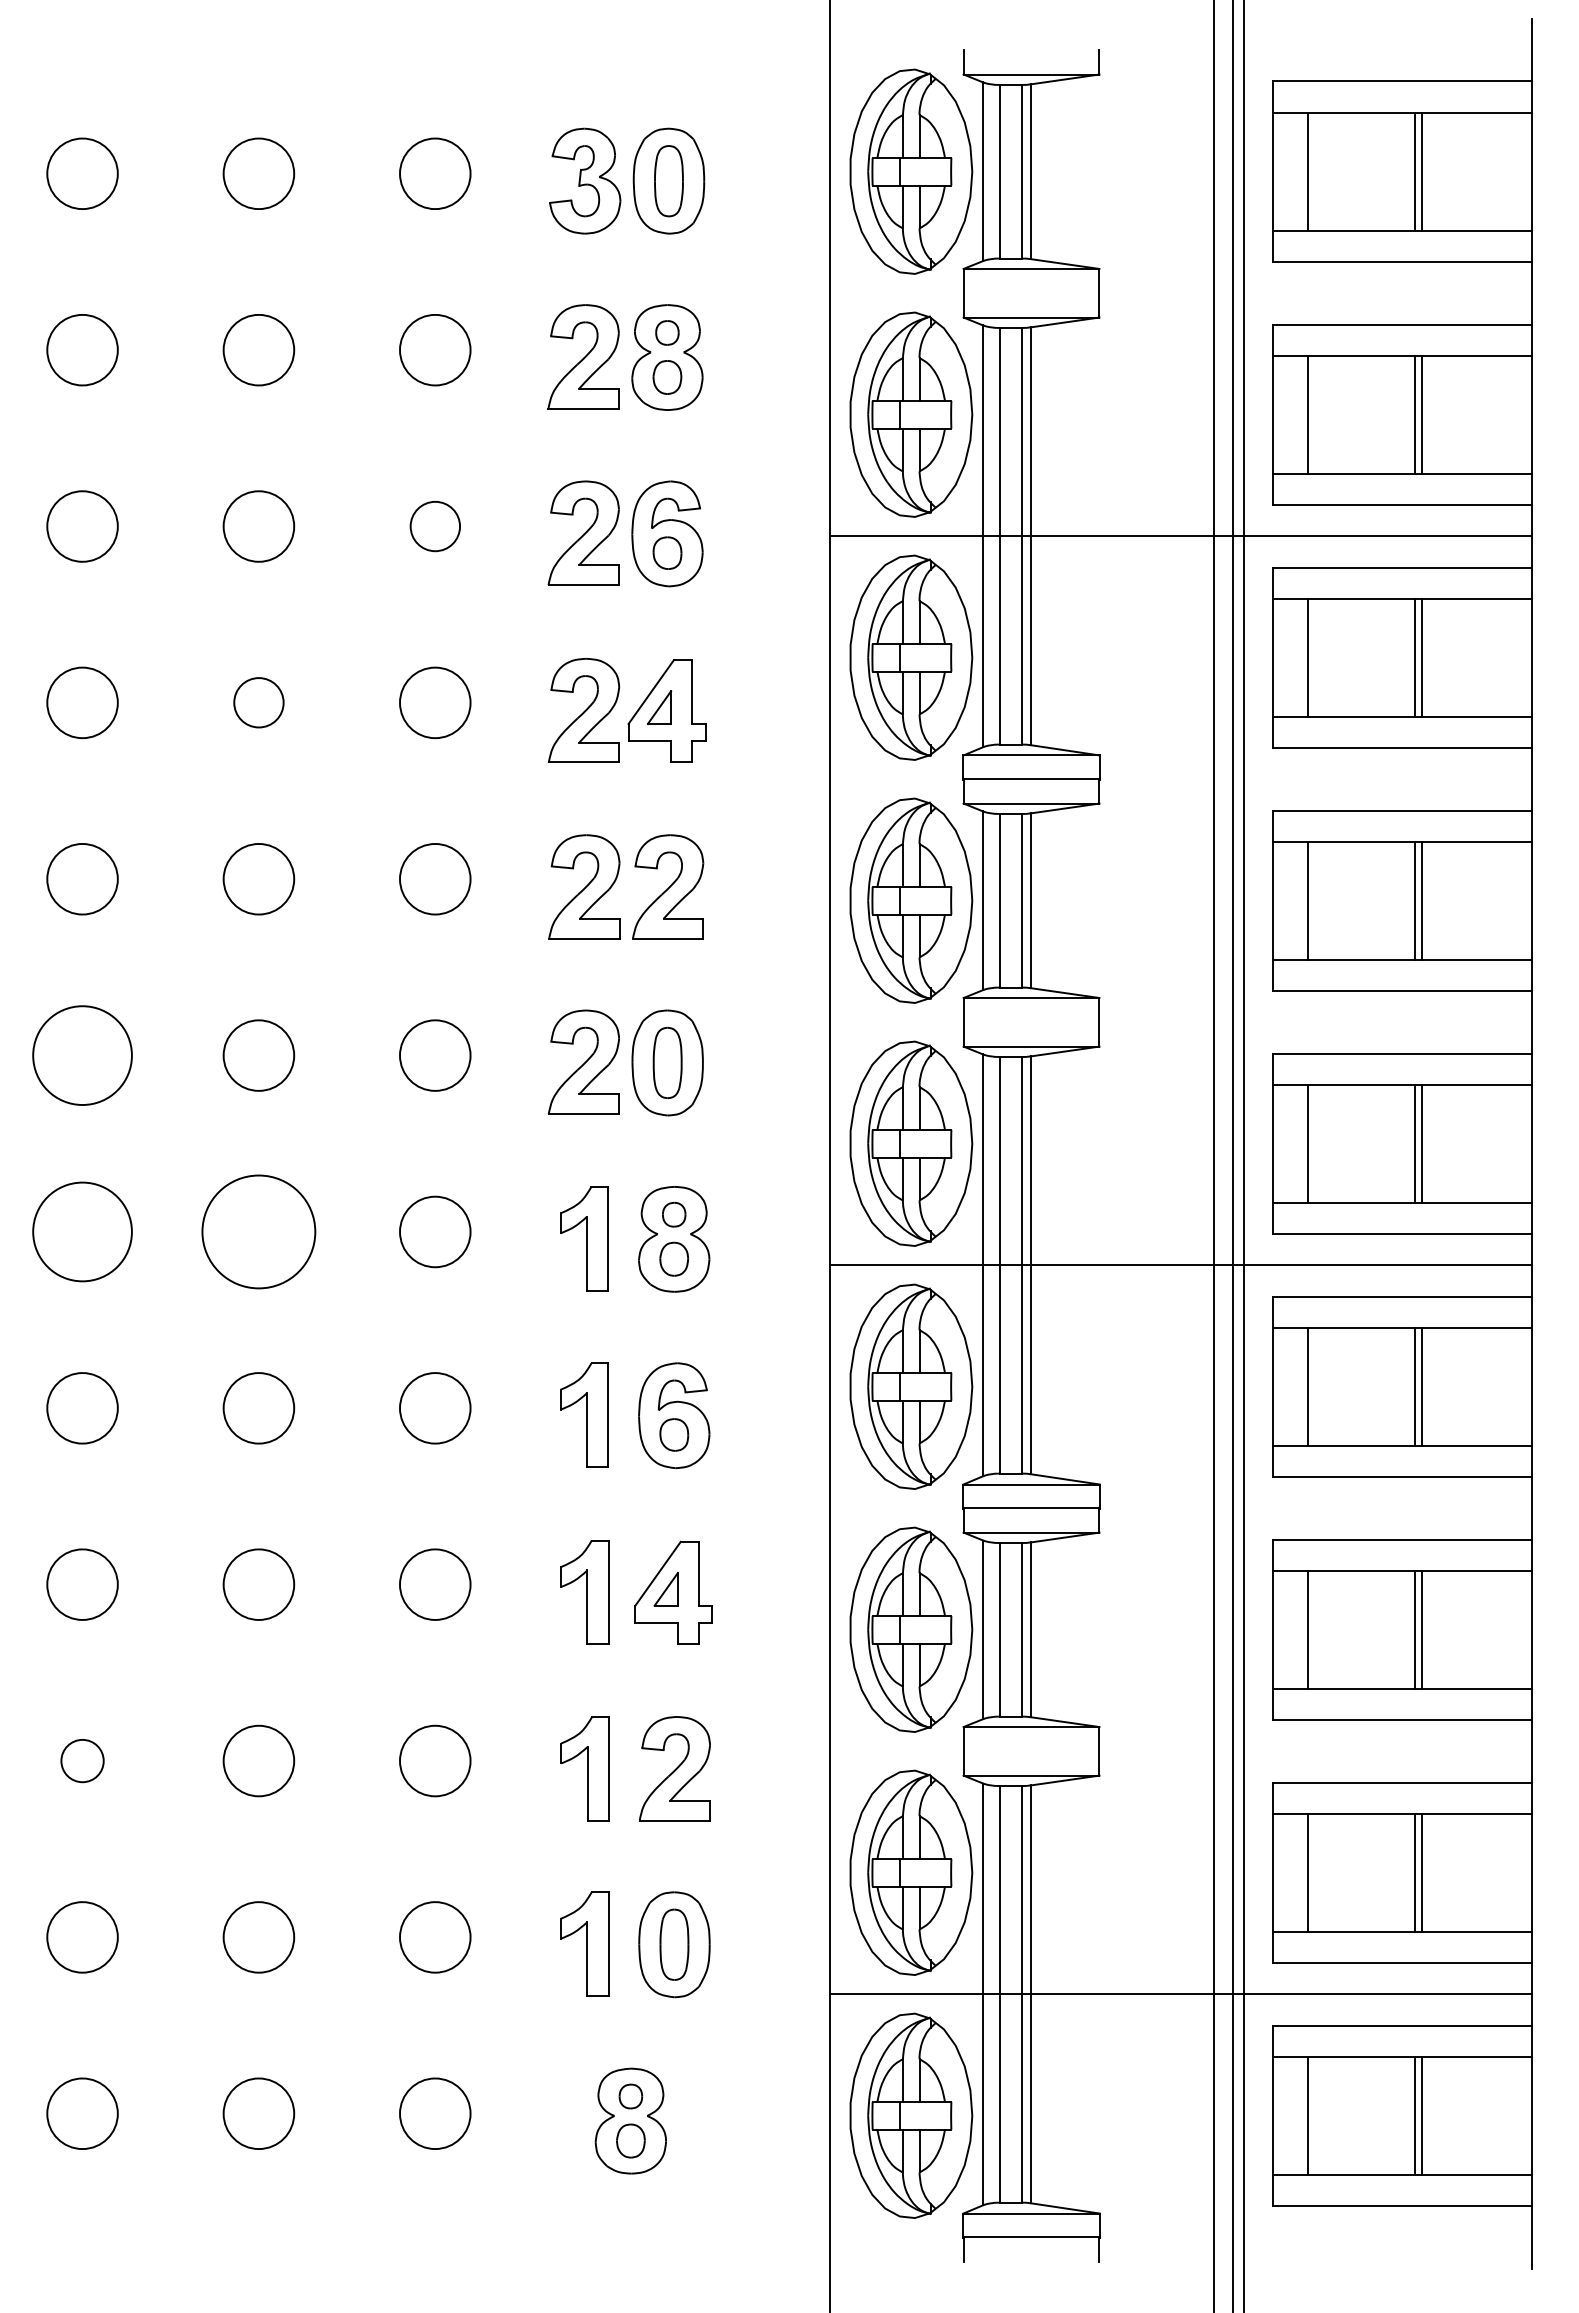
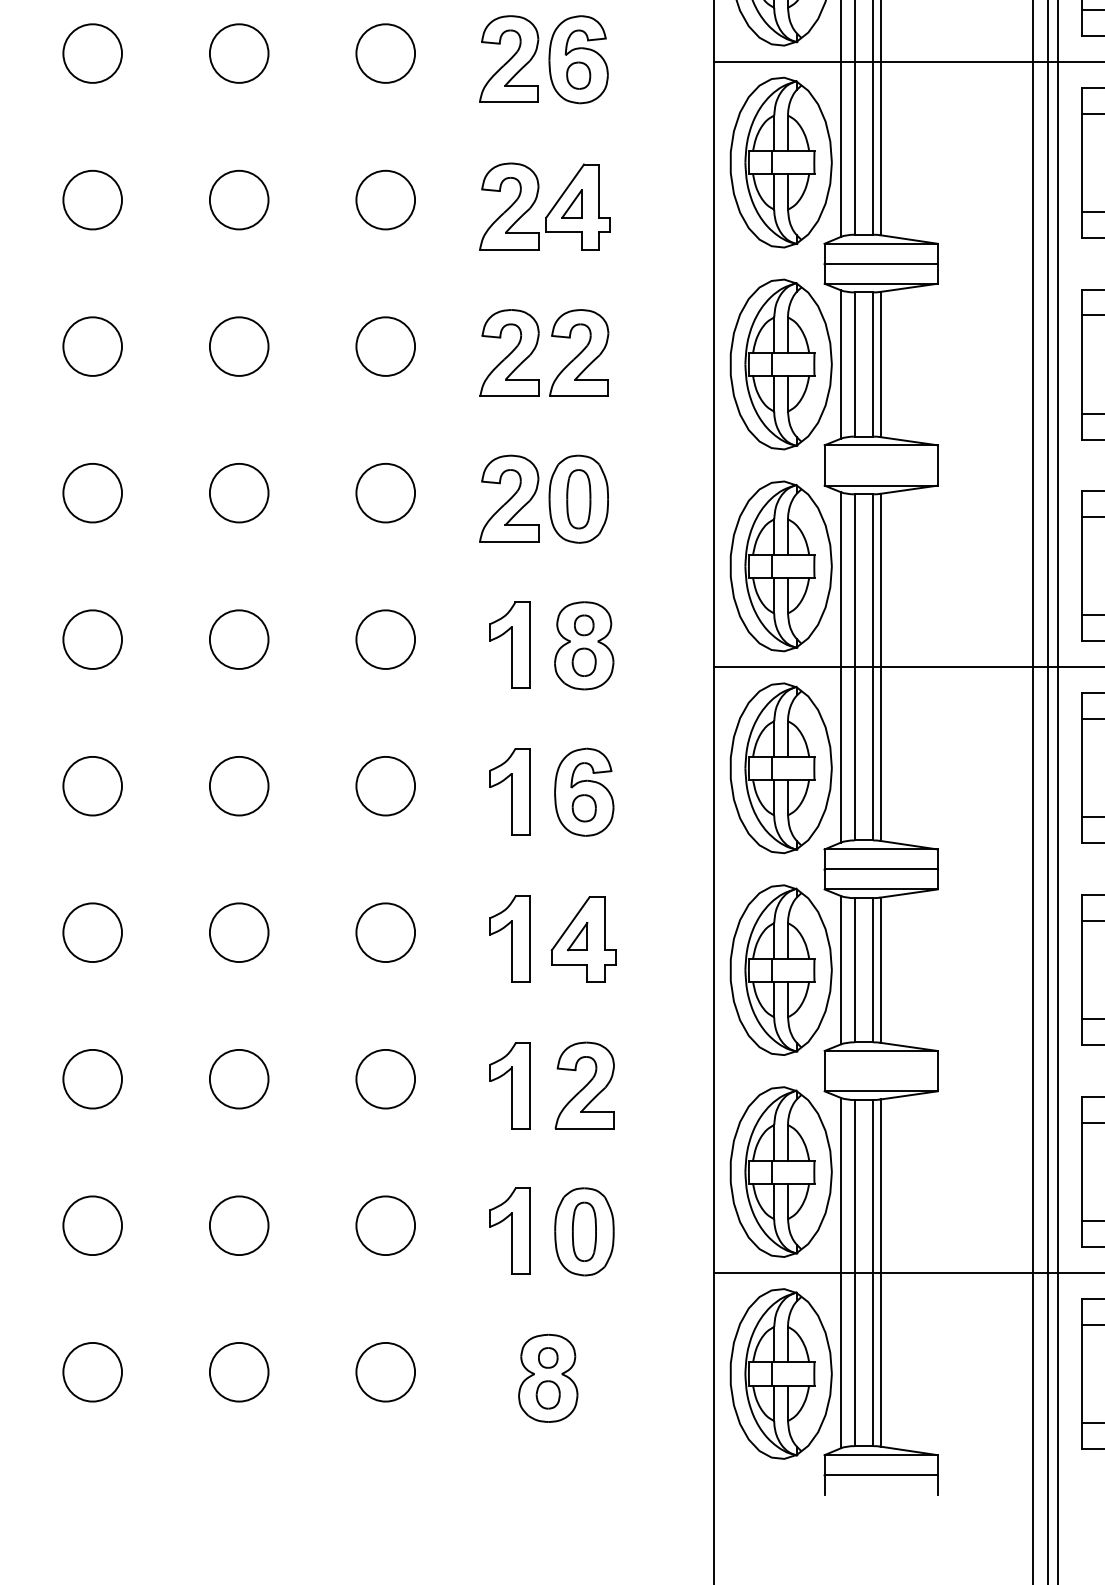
circle: (435, 526) -> (385, 53), size x1.43
circle: (258, 702) -> (238, 199), size x1.43
circle: (82, 1055) -> (92, 493), size x0.71
circle: (82, 1231) -> (92, 639), size x0.71
circle: (258, 1231) -> (238, 639), size x0.62
circle: (82, 1760) -> (92, 1078), size x1.67

